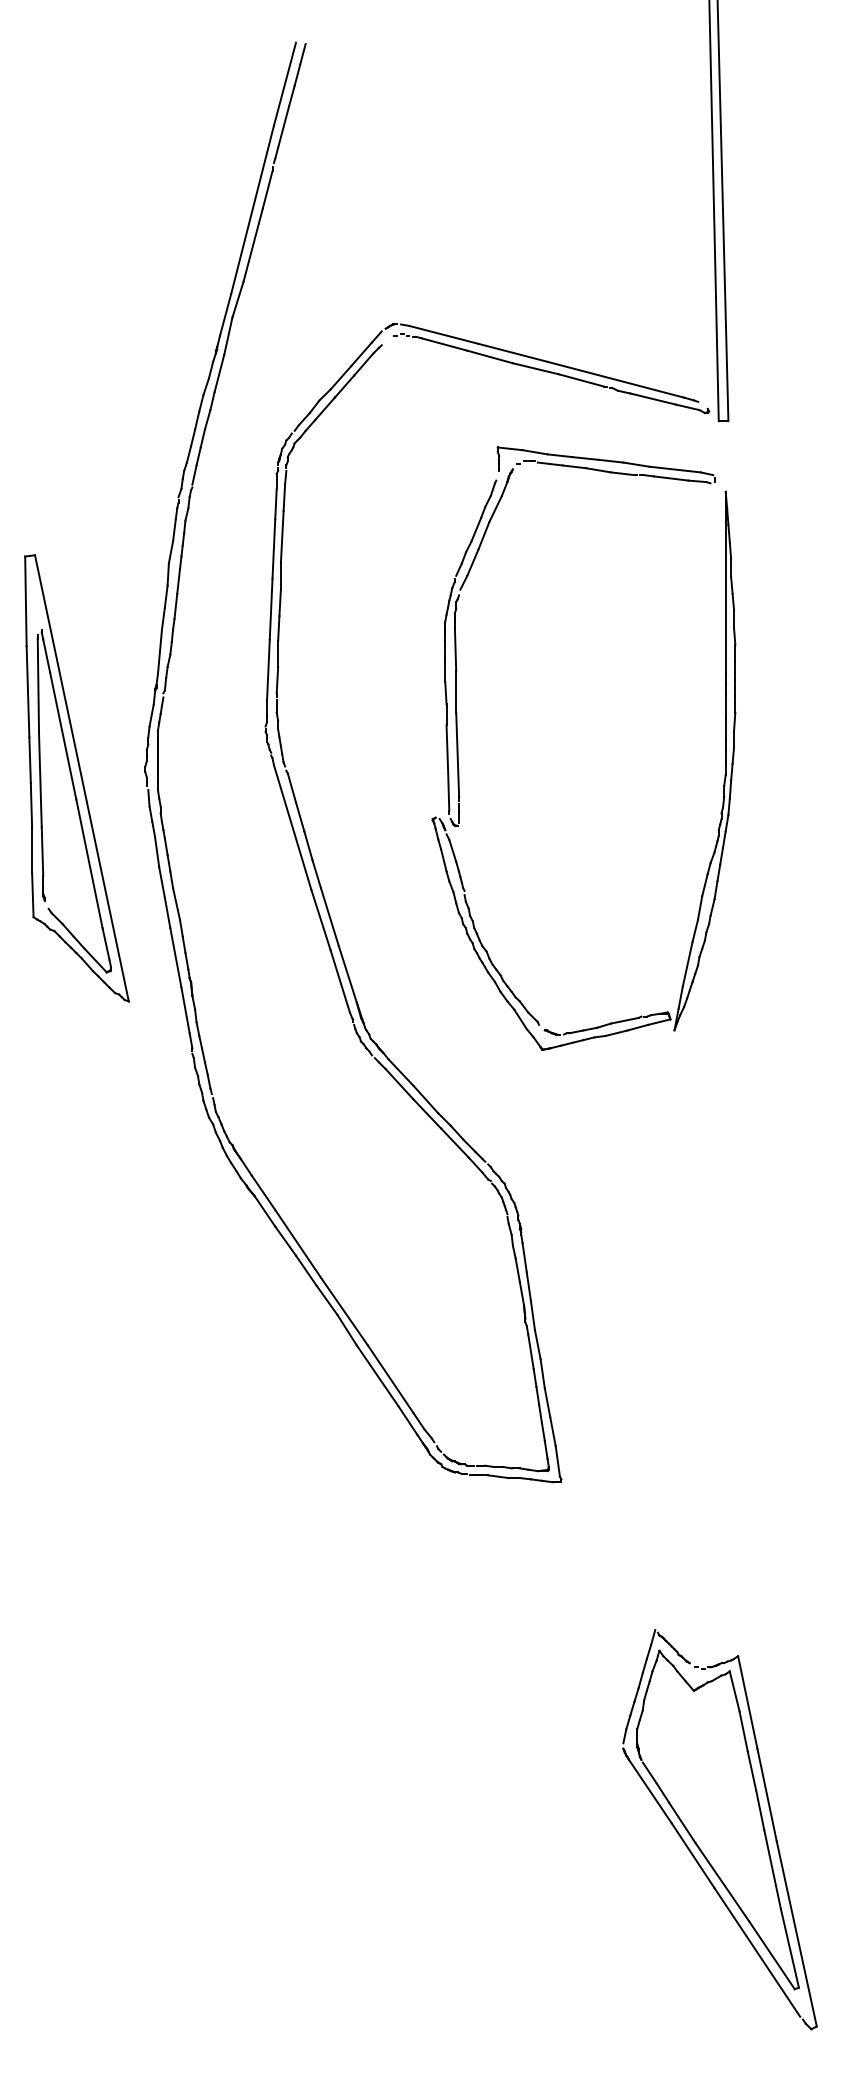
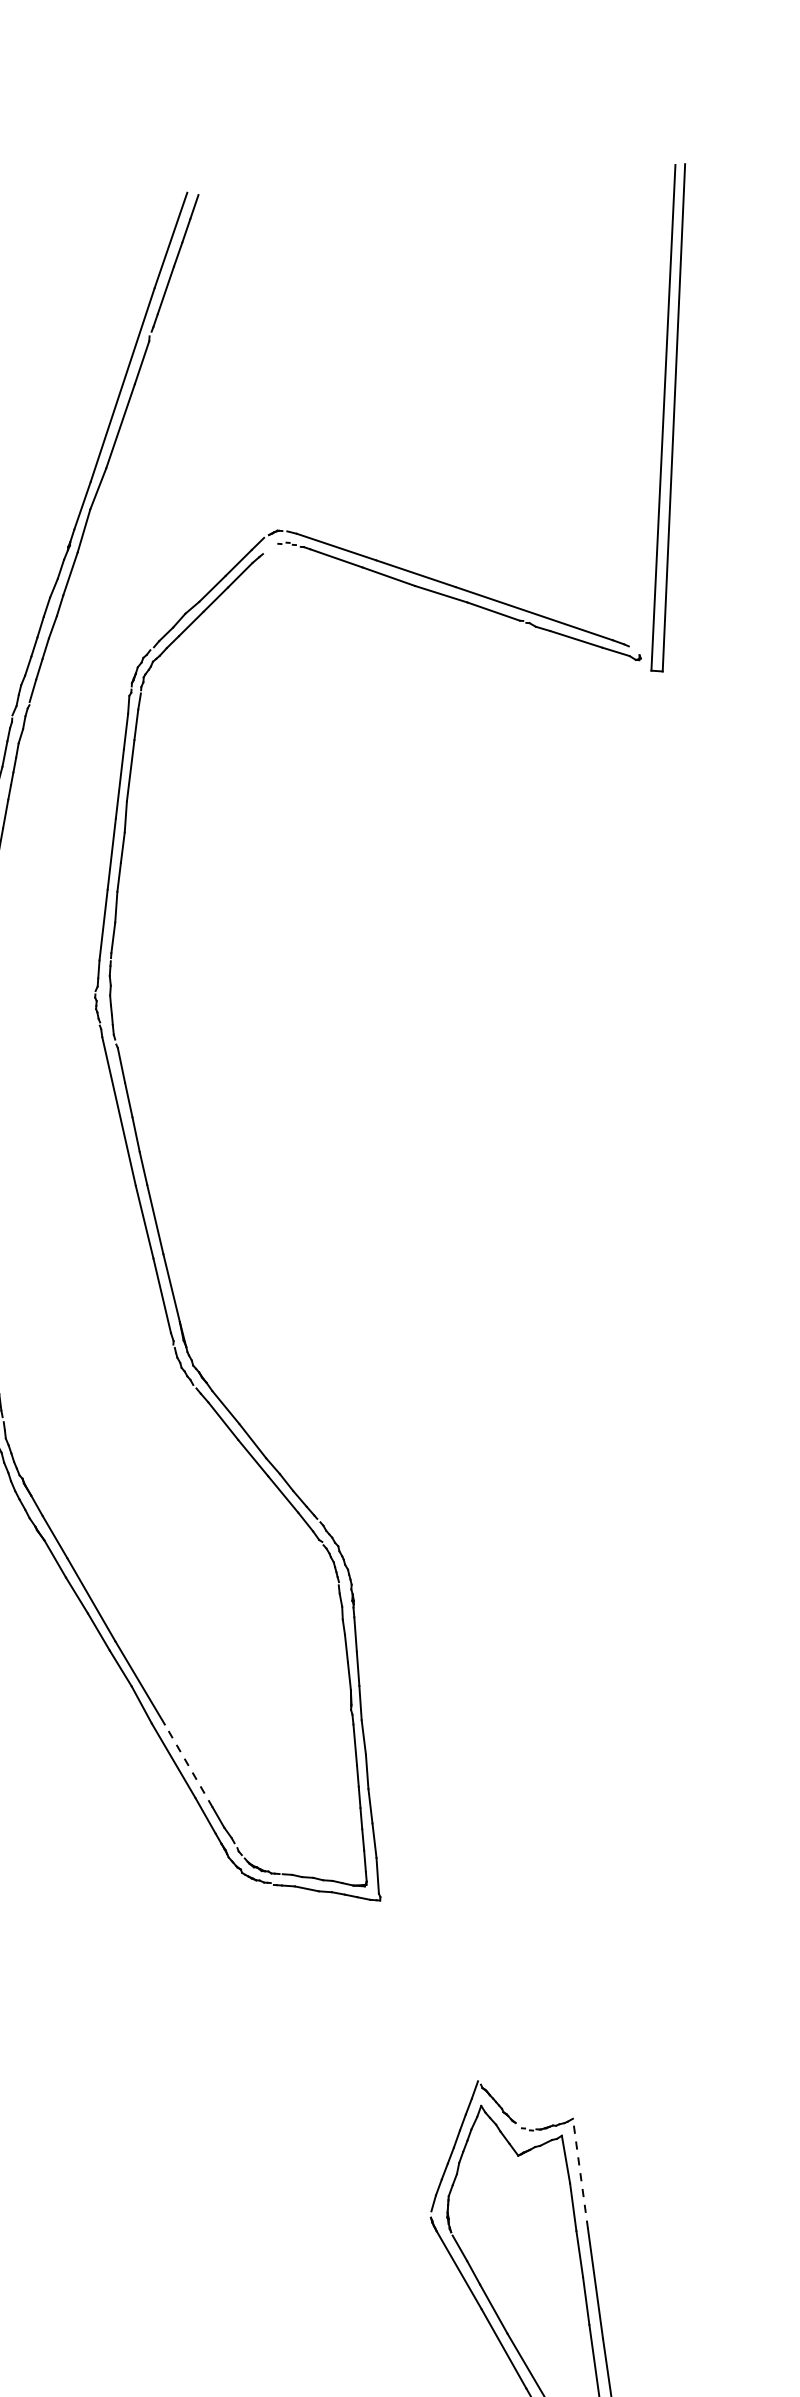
part: (458, 748) -> (319, 1032), removed
line: (390, 1379) -> (188, 1766), solid -> dashed
line: (747, 1702) -> (580, 2173), solid -> dashed

